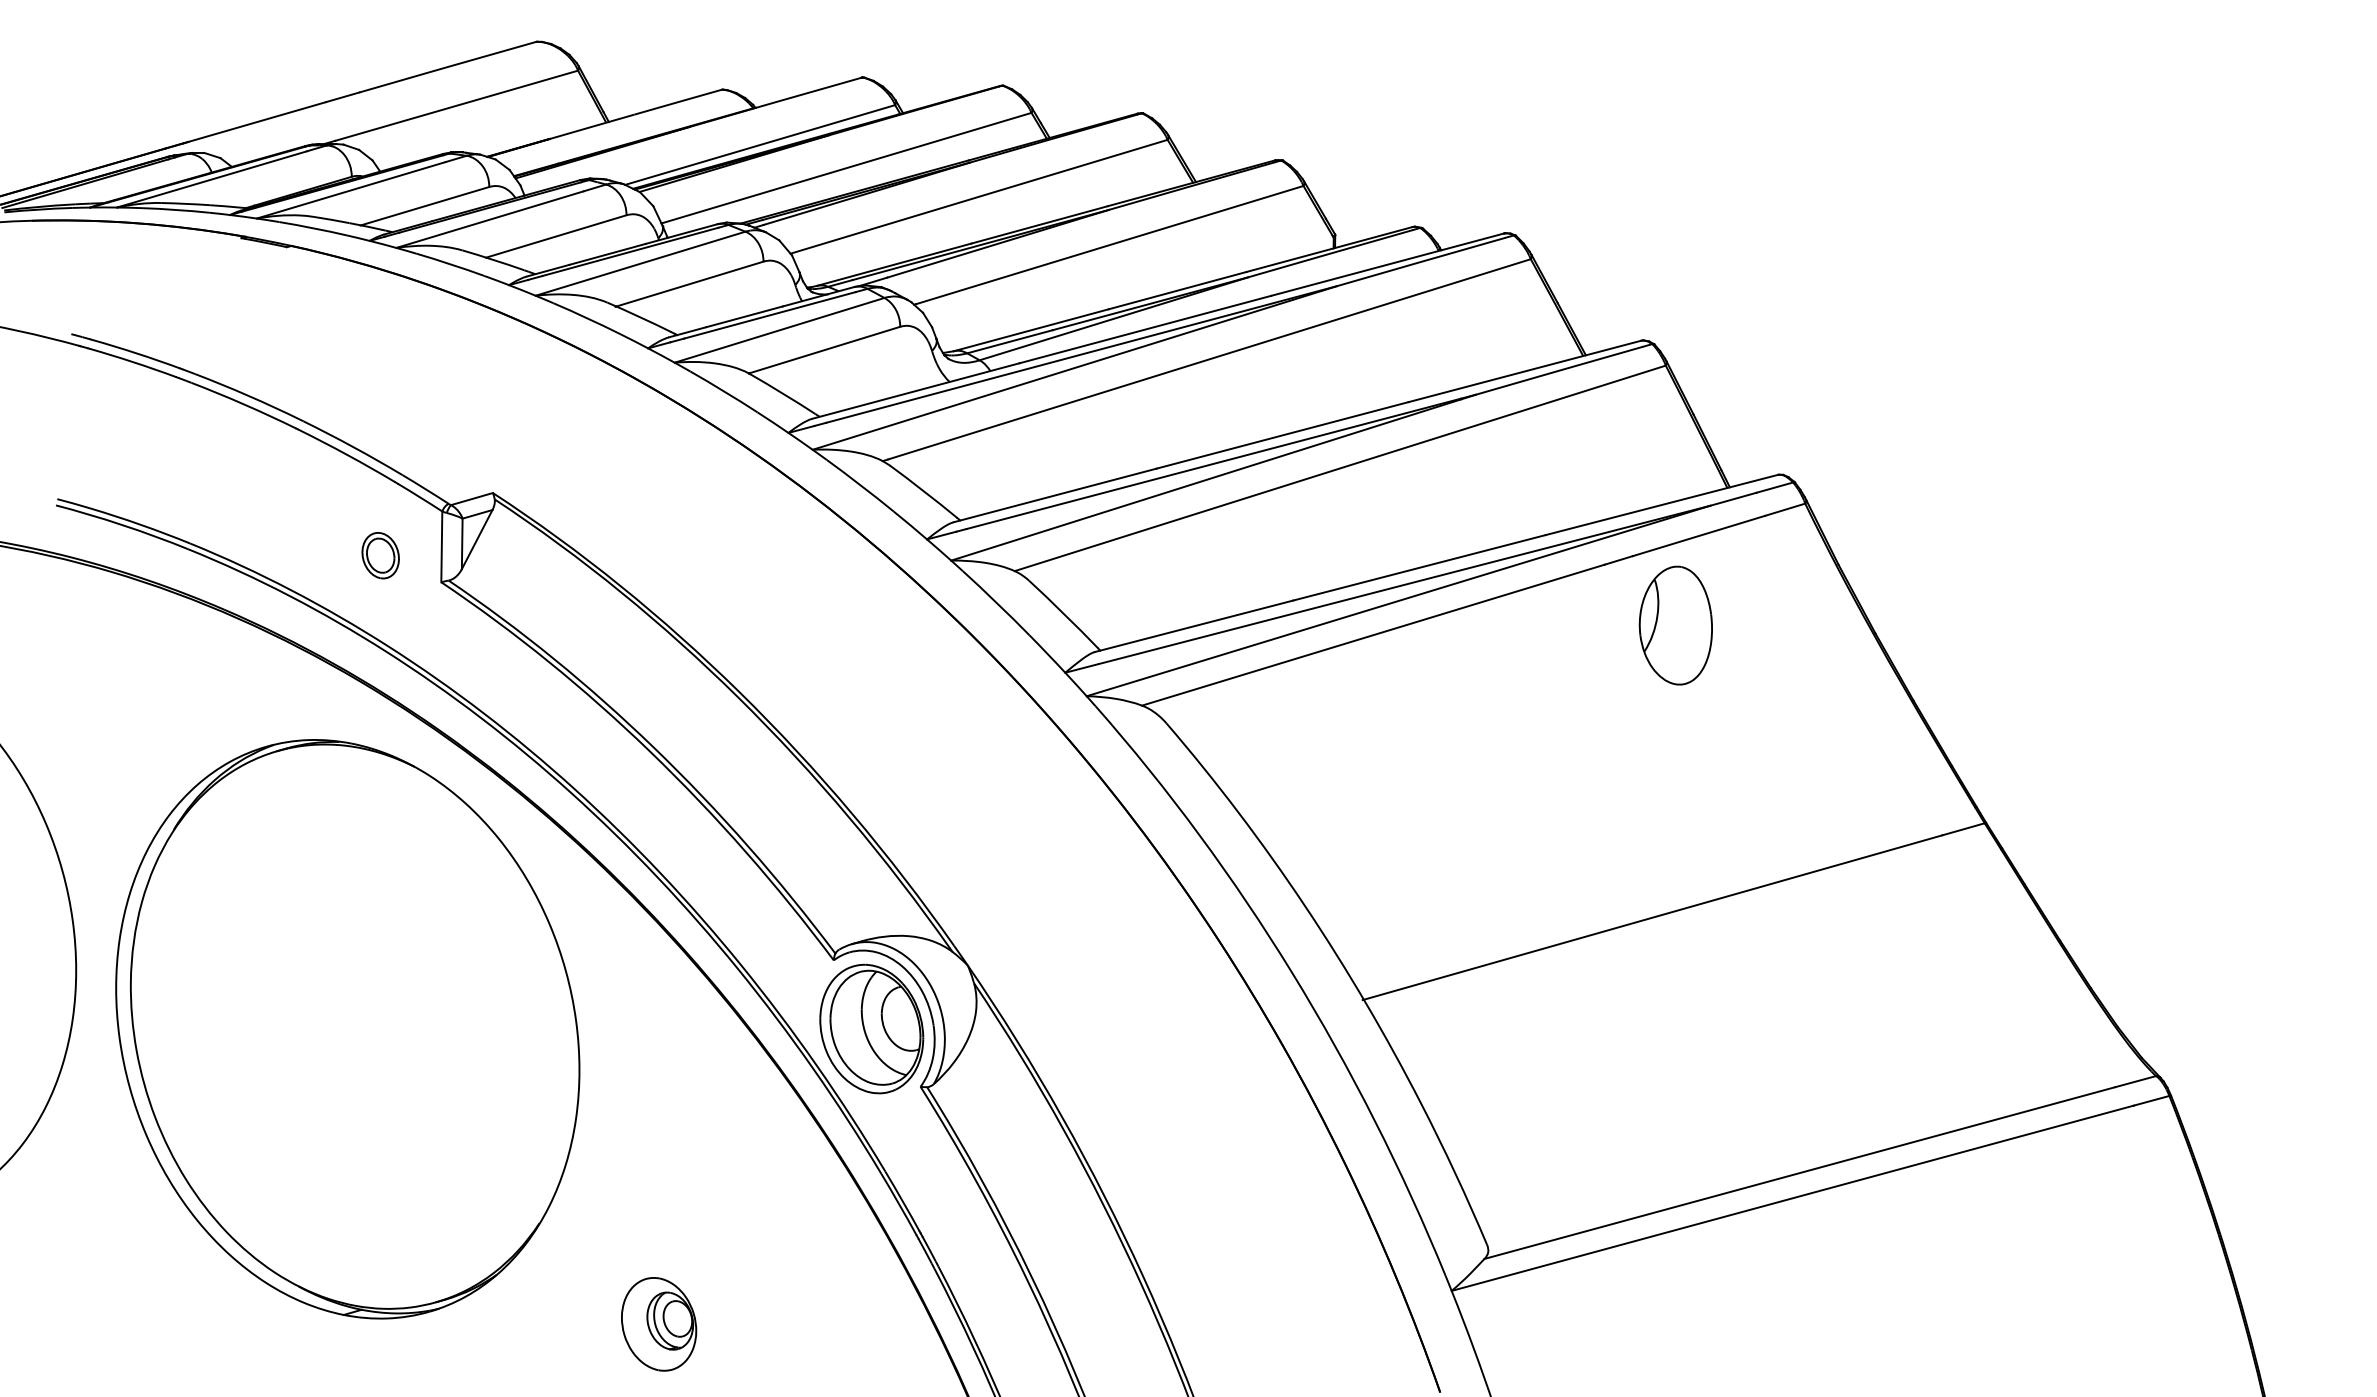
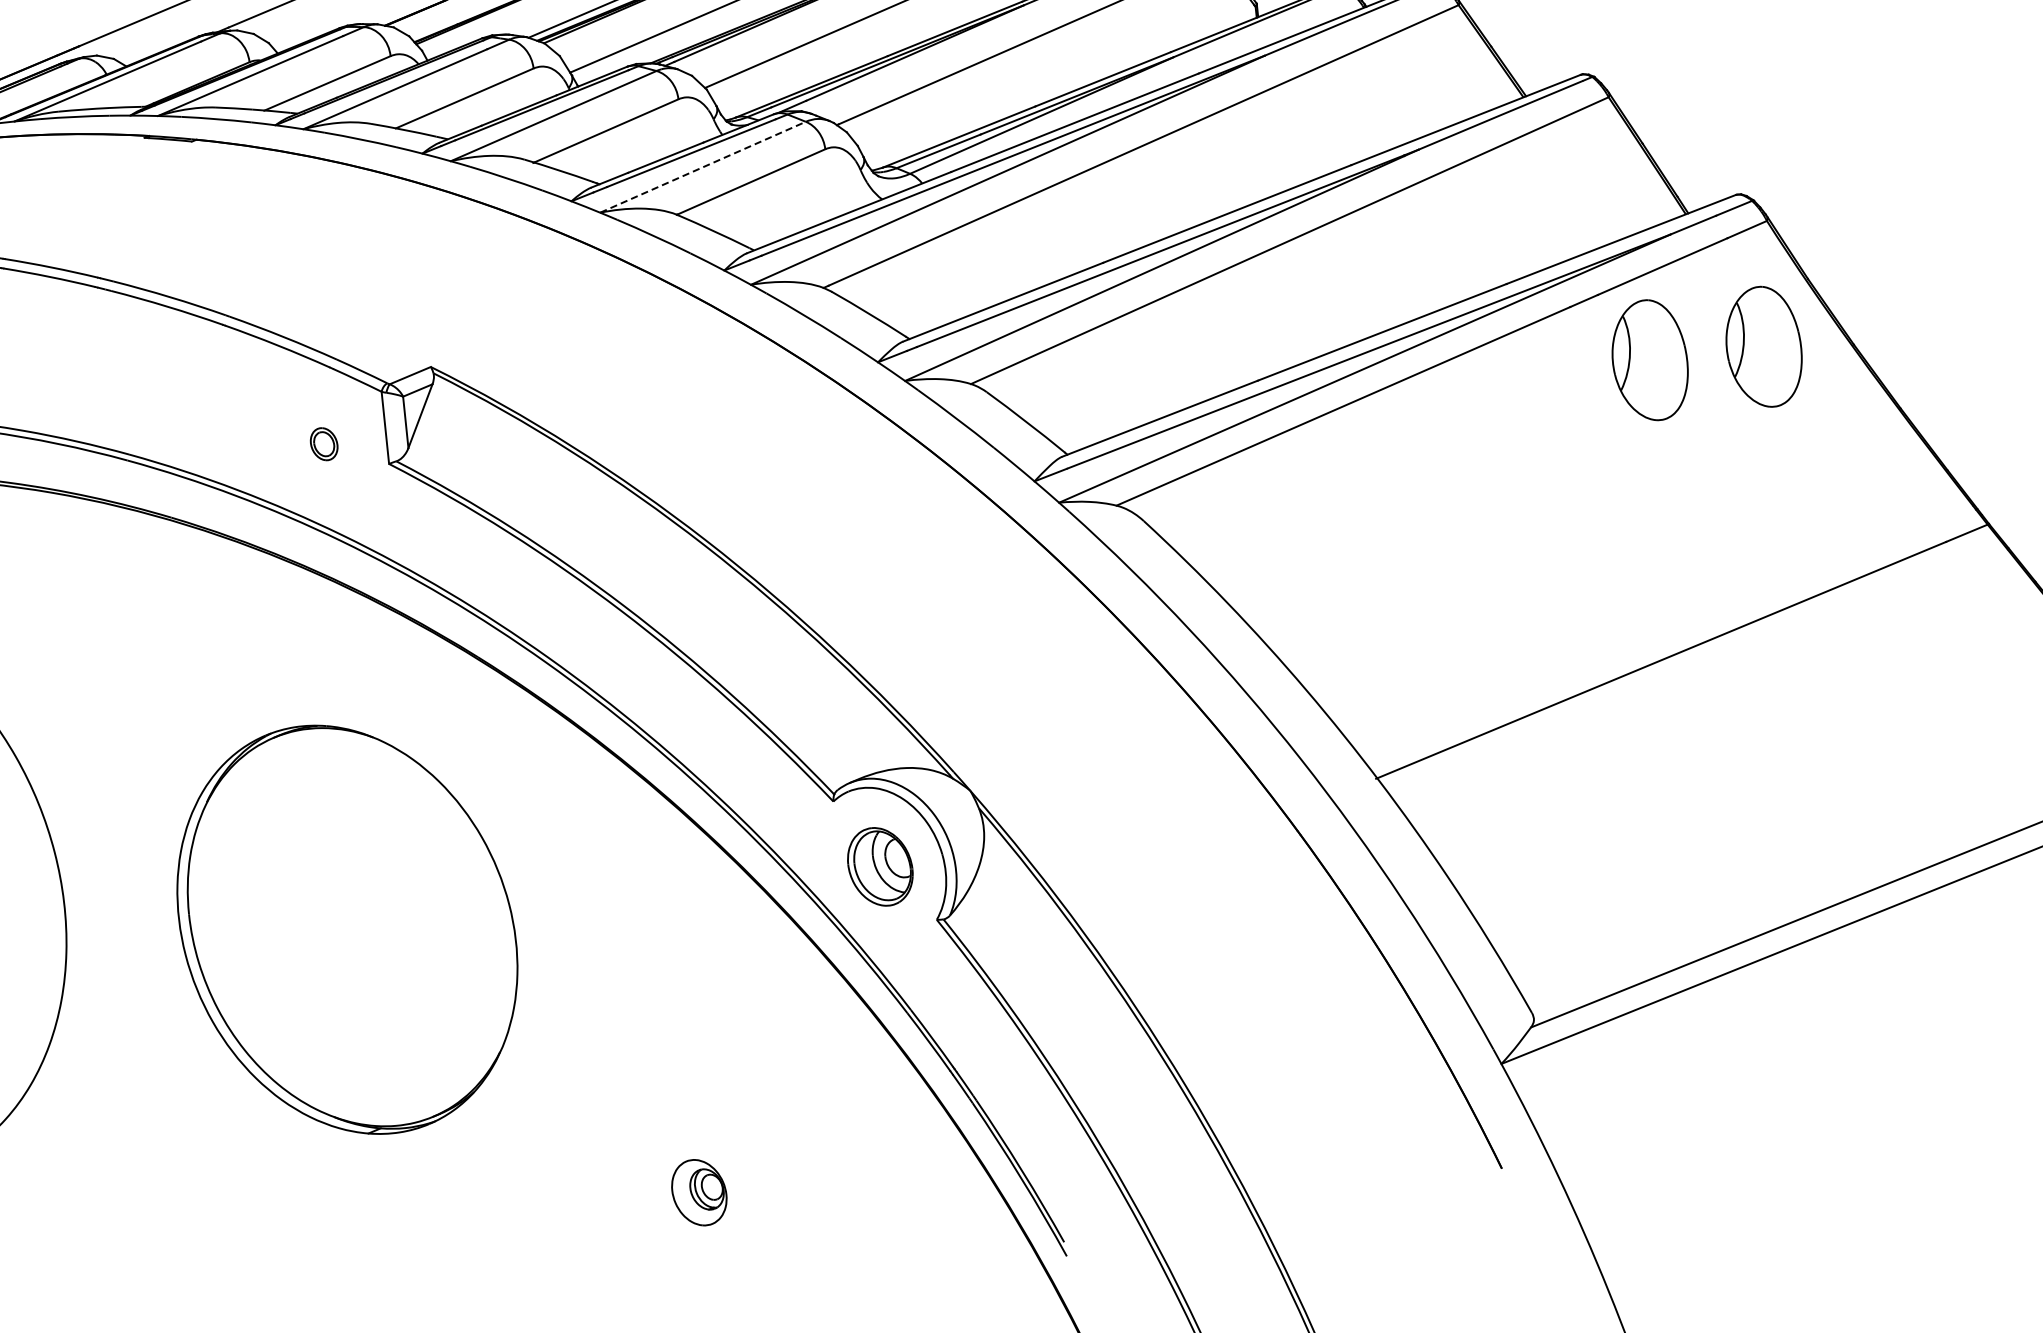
line: (779, 330) -> (702, 167), solid -> dashed
part: (380, 555) -> (324, 443), size x0.7
part: (1787, 625) -> (1763, 347), added
part: (871, 1028) -> (879, 866), size x0.6
part: (347, 1029) -> (347, 930), size x0.7
part: (659, 1324) -> (699, 1192), size x0.7

